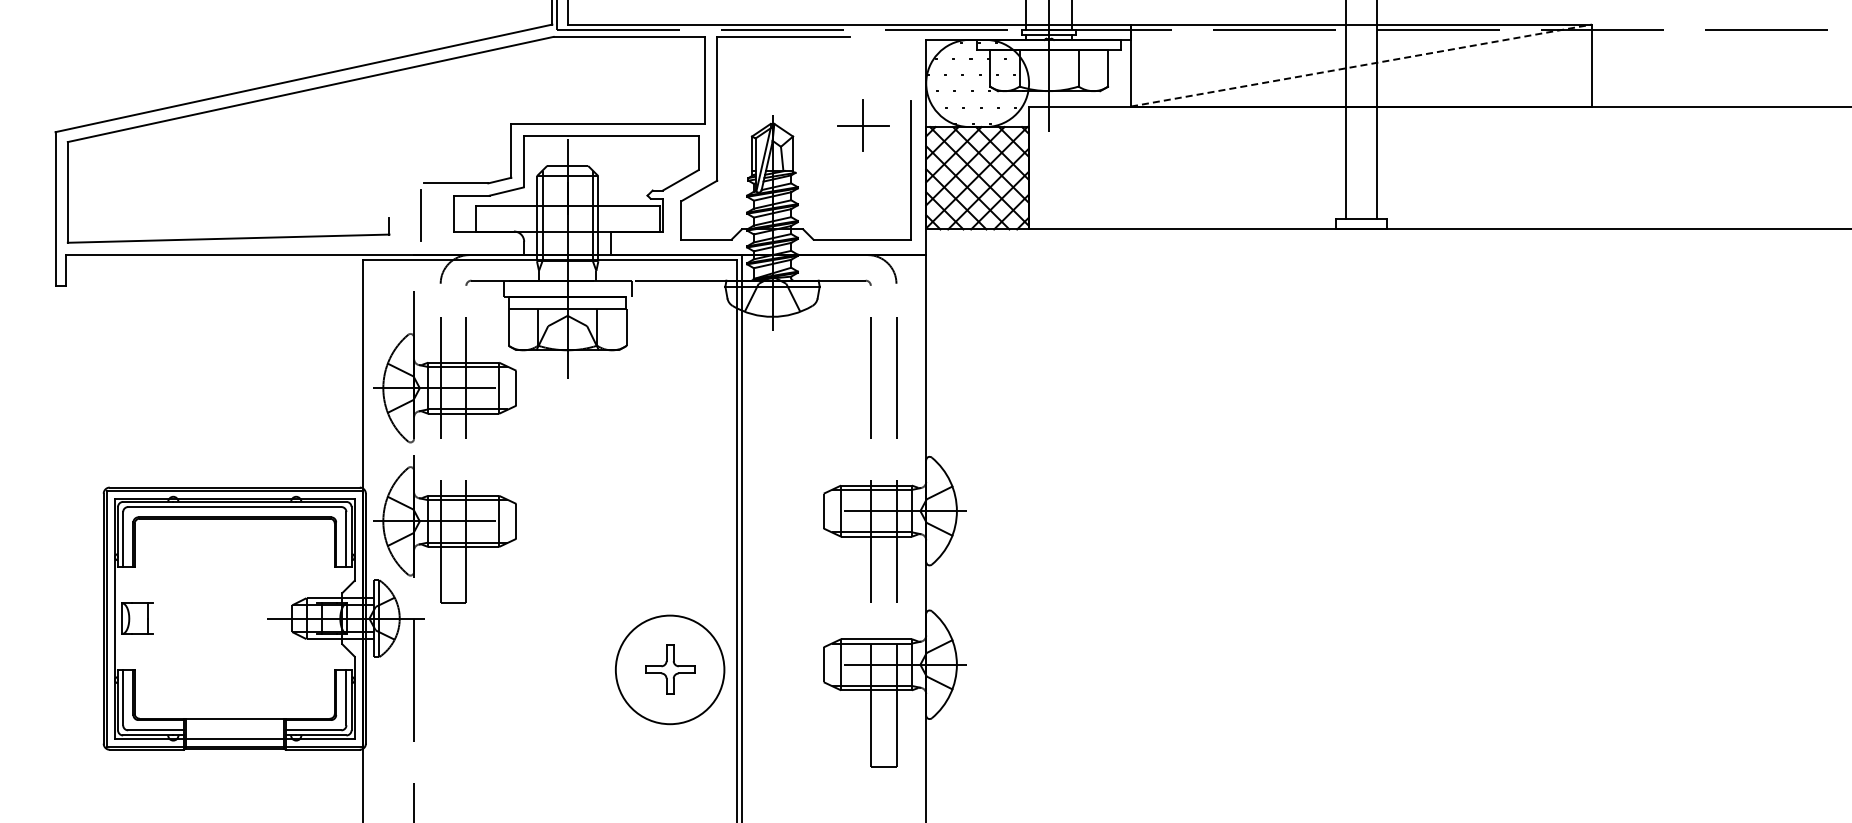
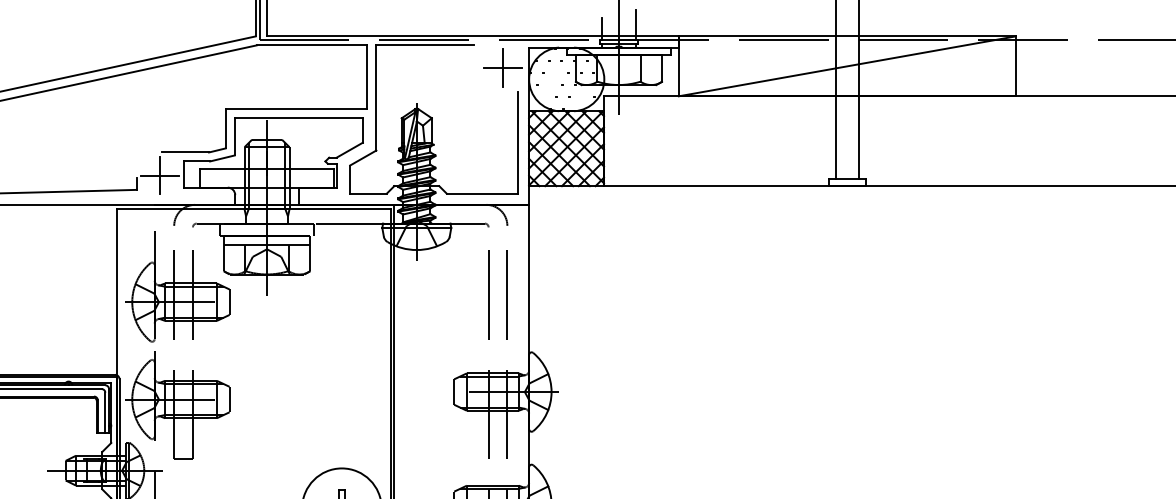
line: (1362, 65) -> (848, 66), dashed -> solid
part: (863, 125) -> (503, 67), moved
line: (420, 215) -> (159, 175), added

